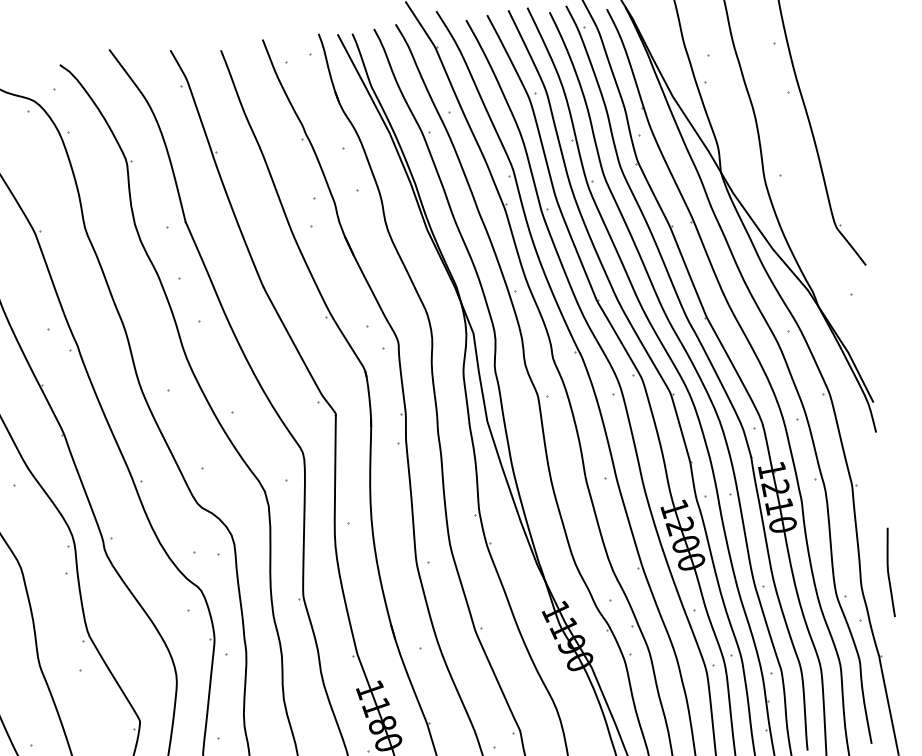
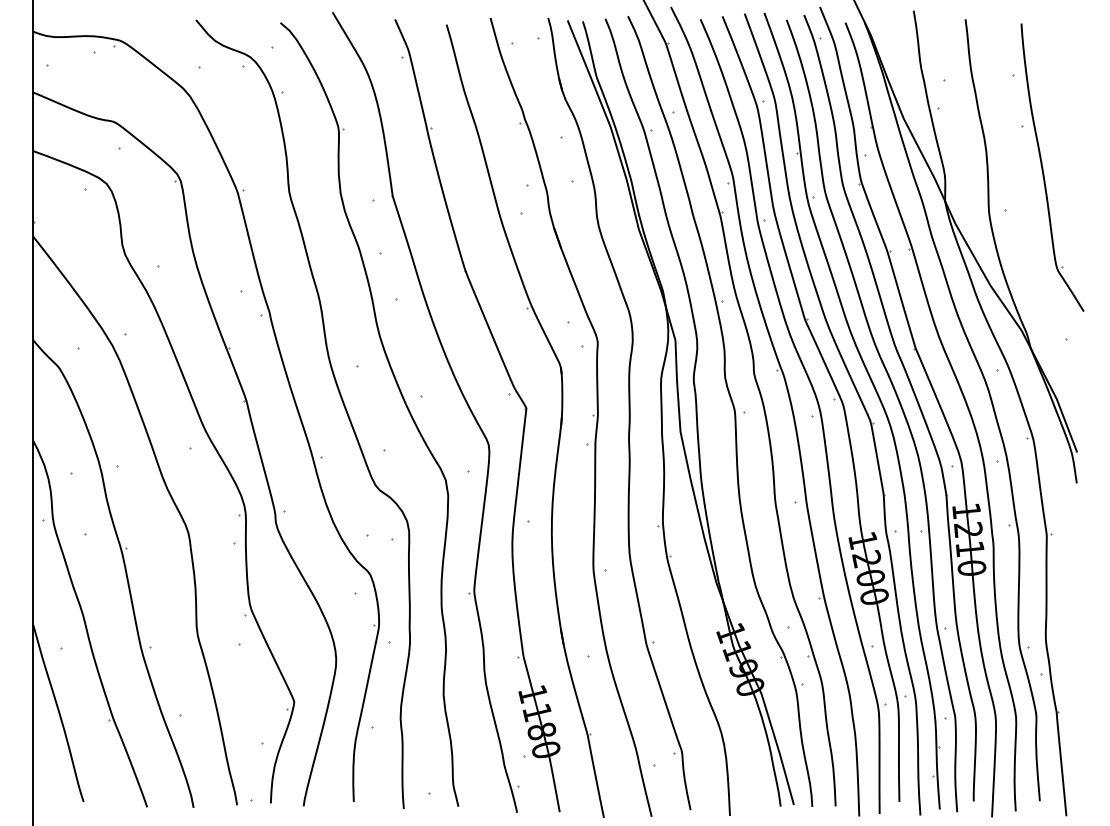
curve: (889, 572) -> (1075, 627), removed

